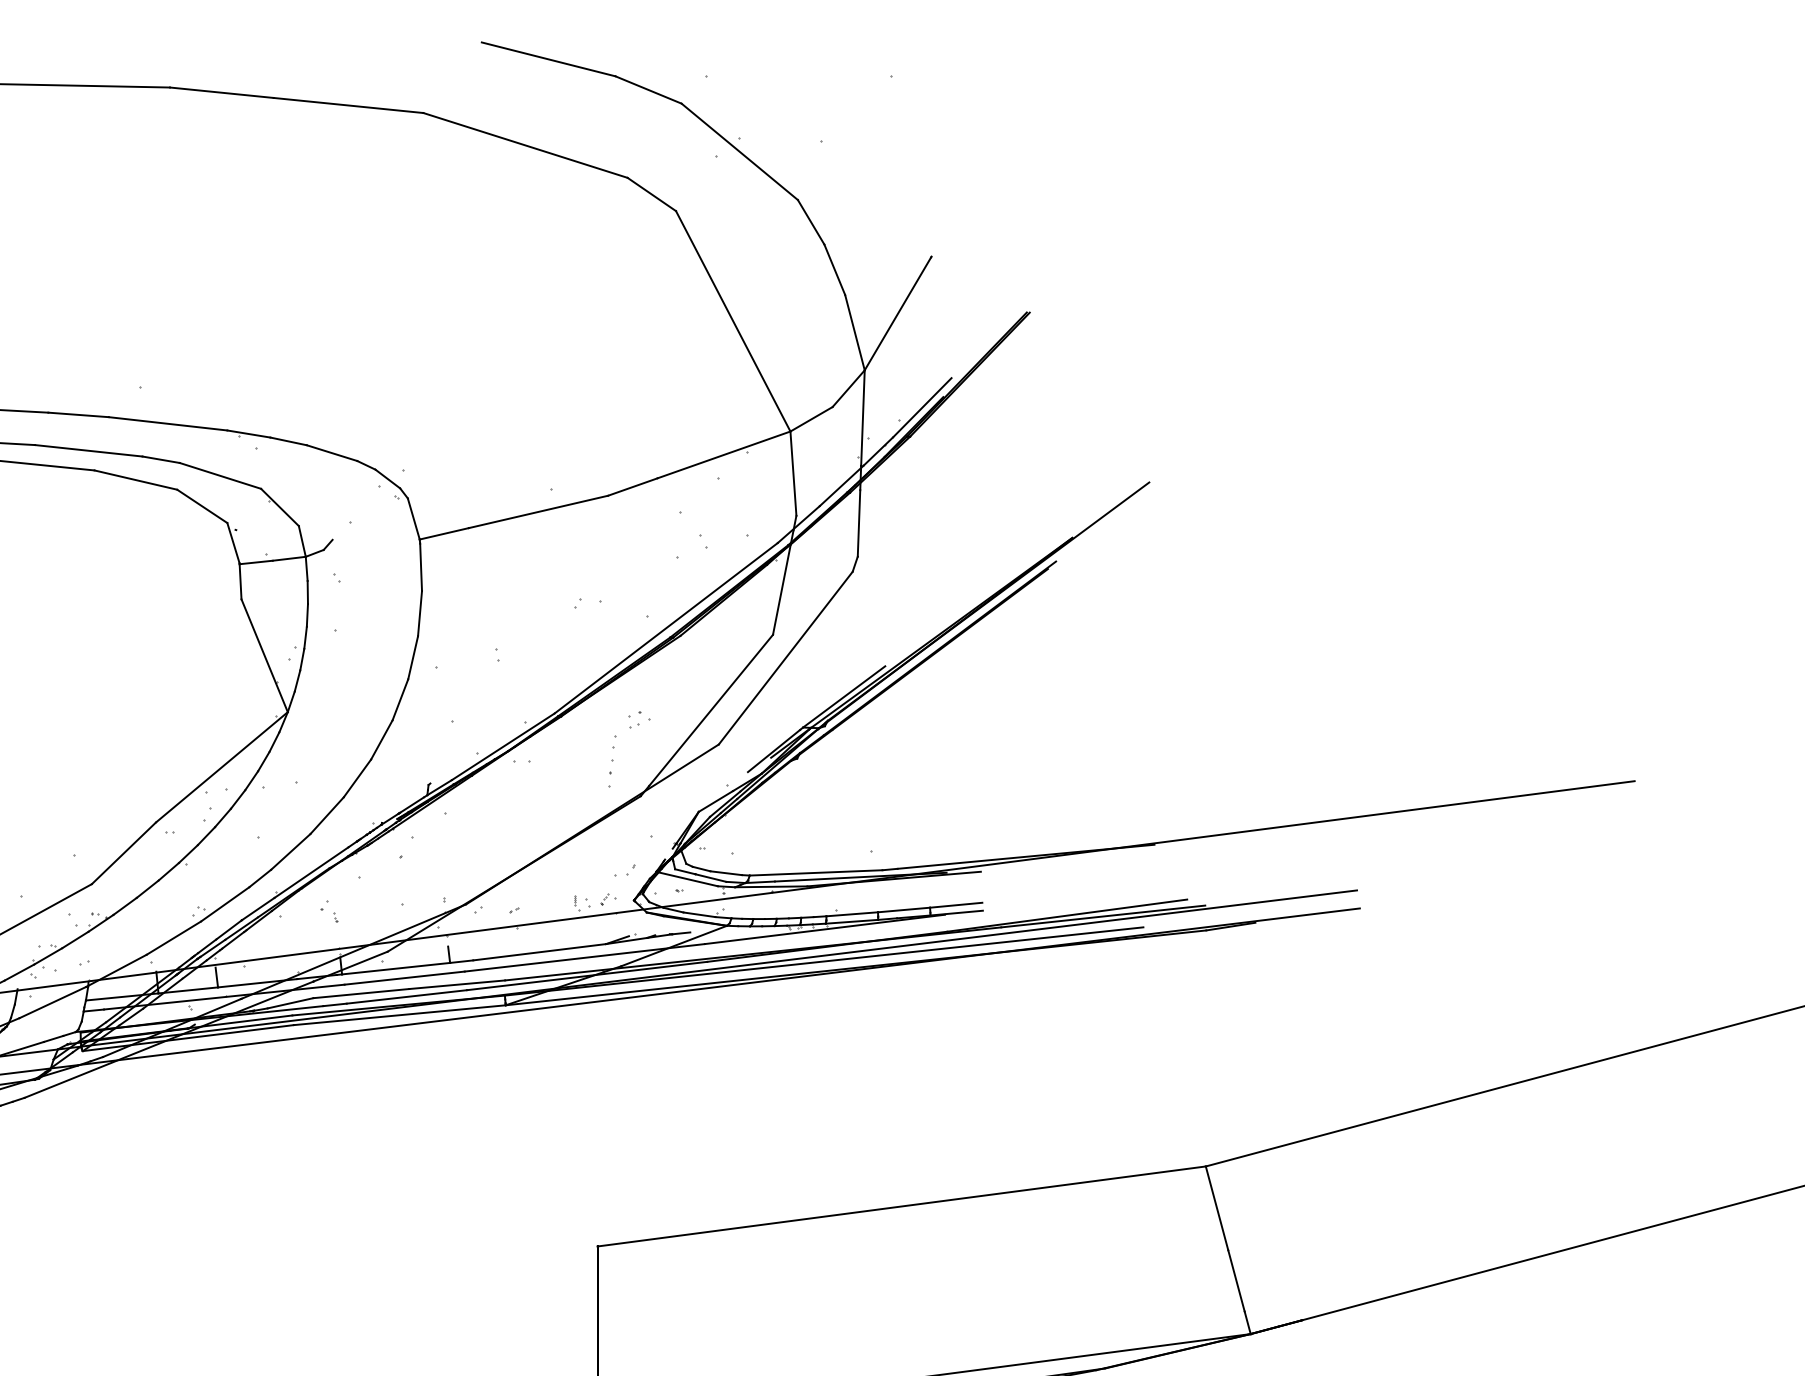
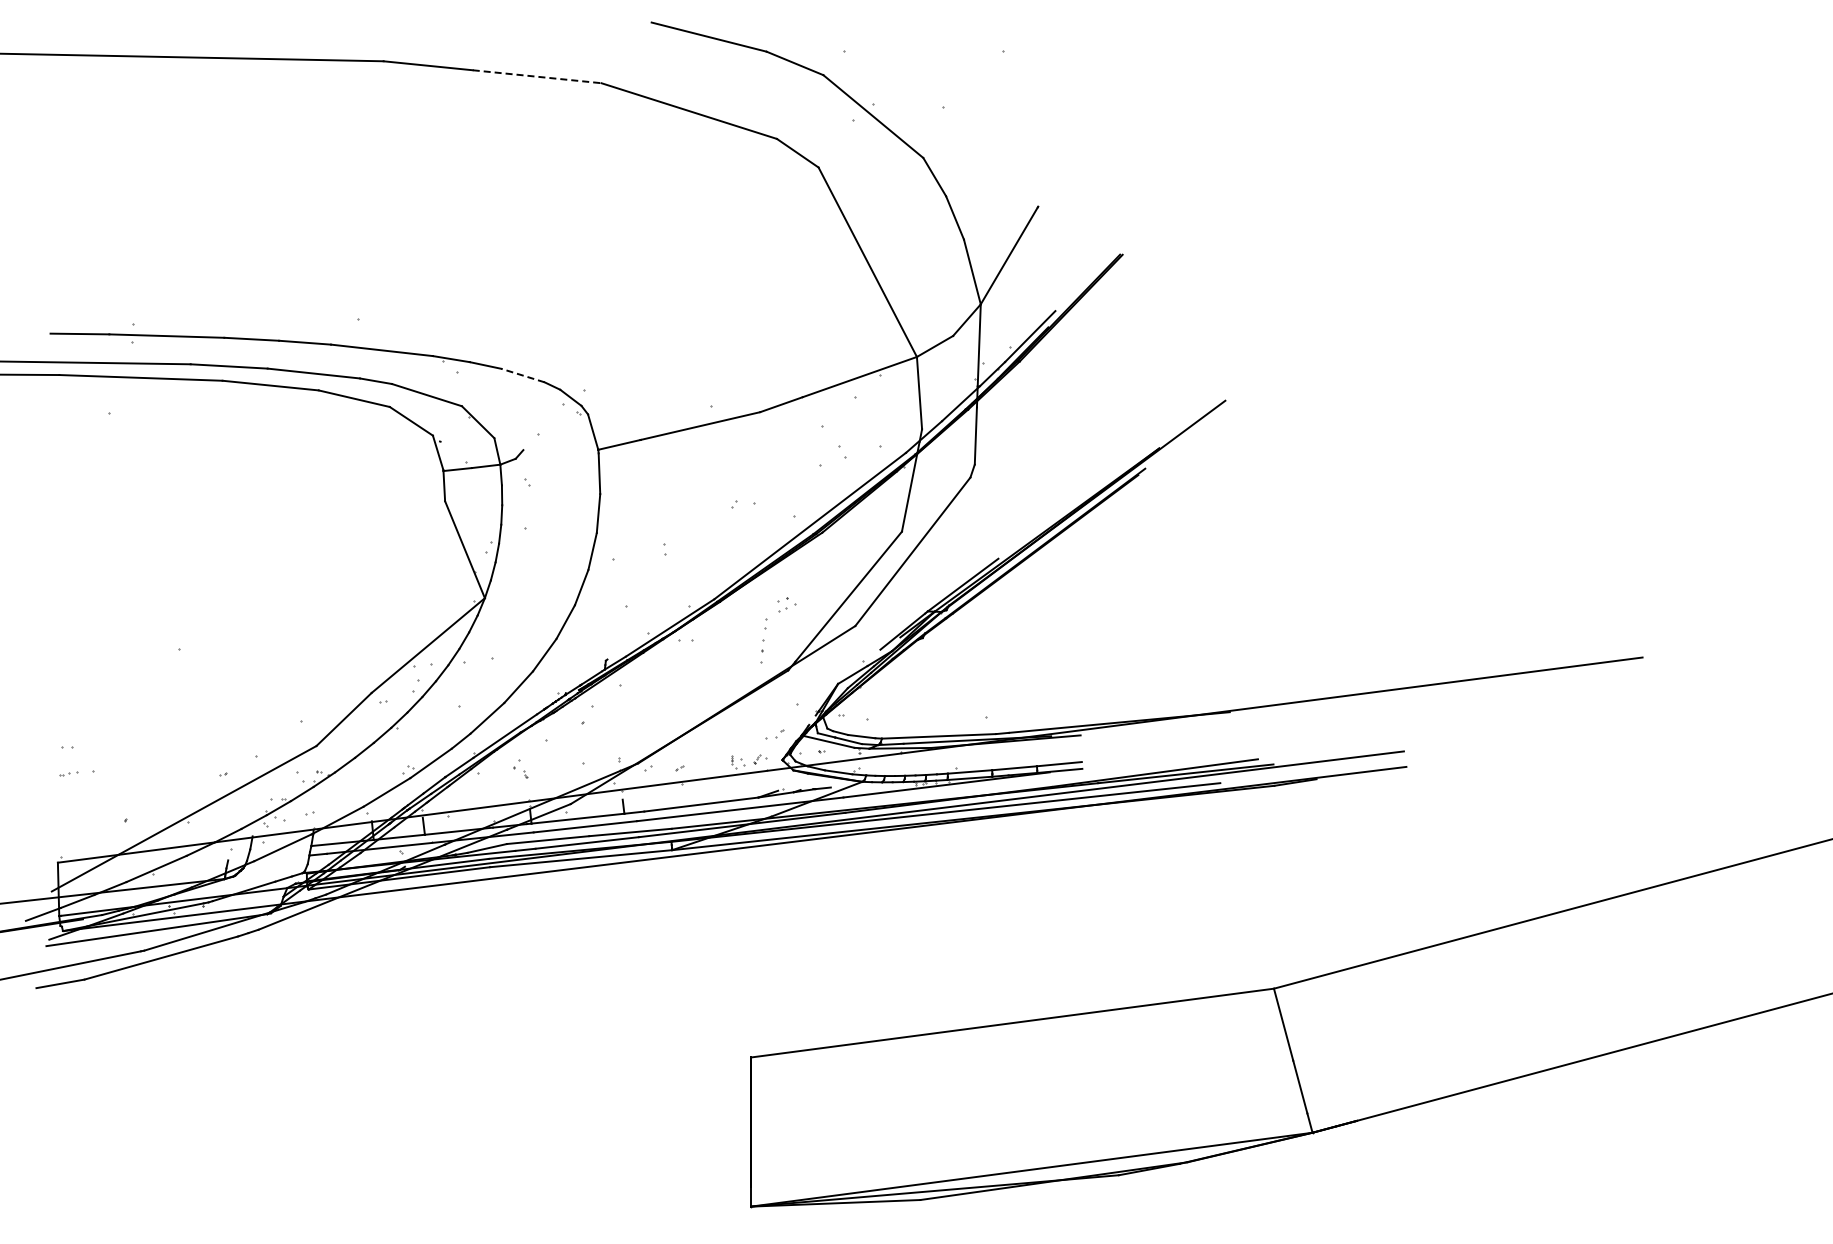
line: (349, 105) -> (537, 76), solid -> dashed
line: (331, 453) -> (522, 375), solid -> dashed

